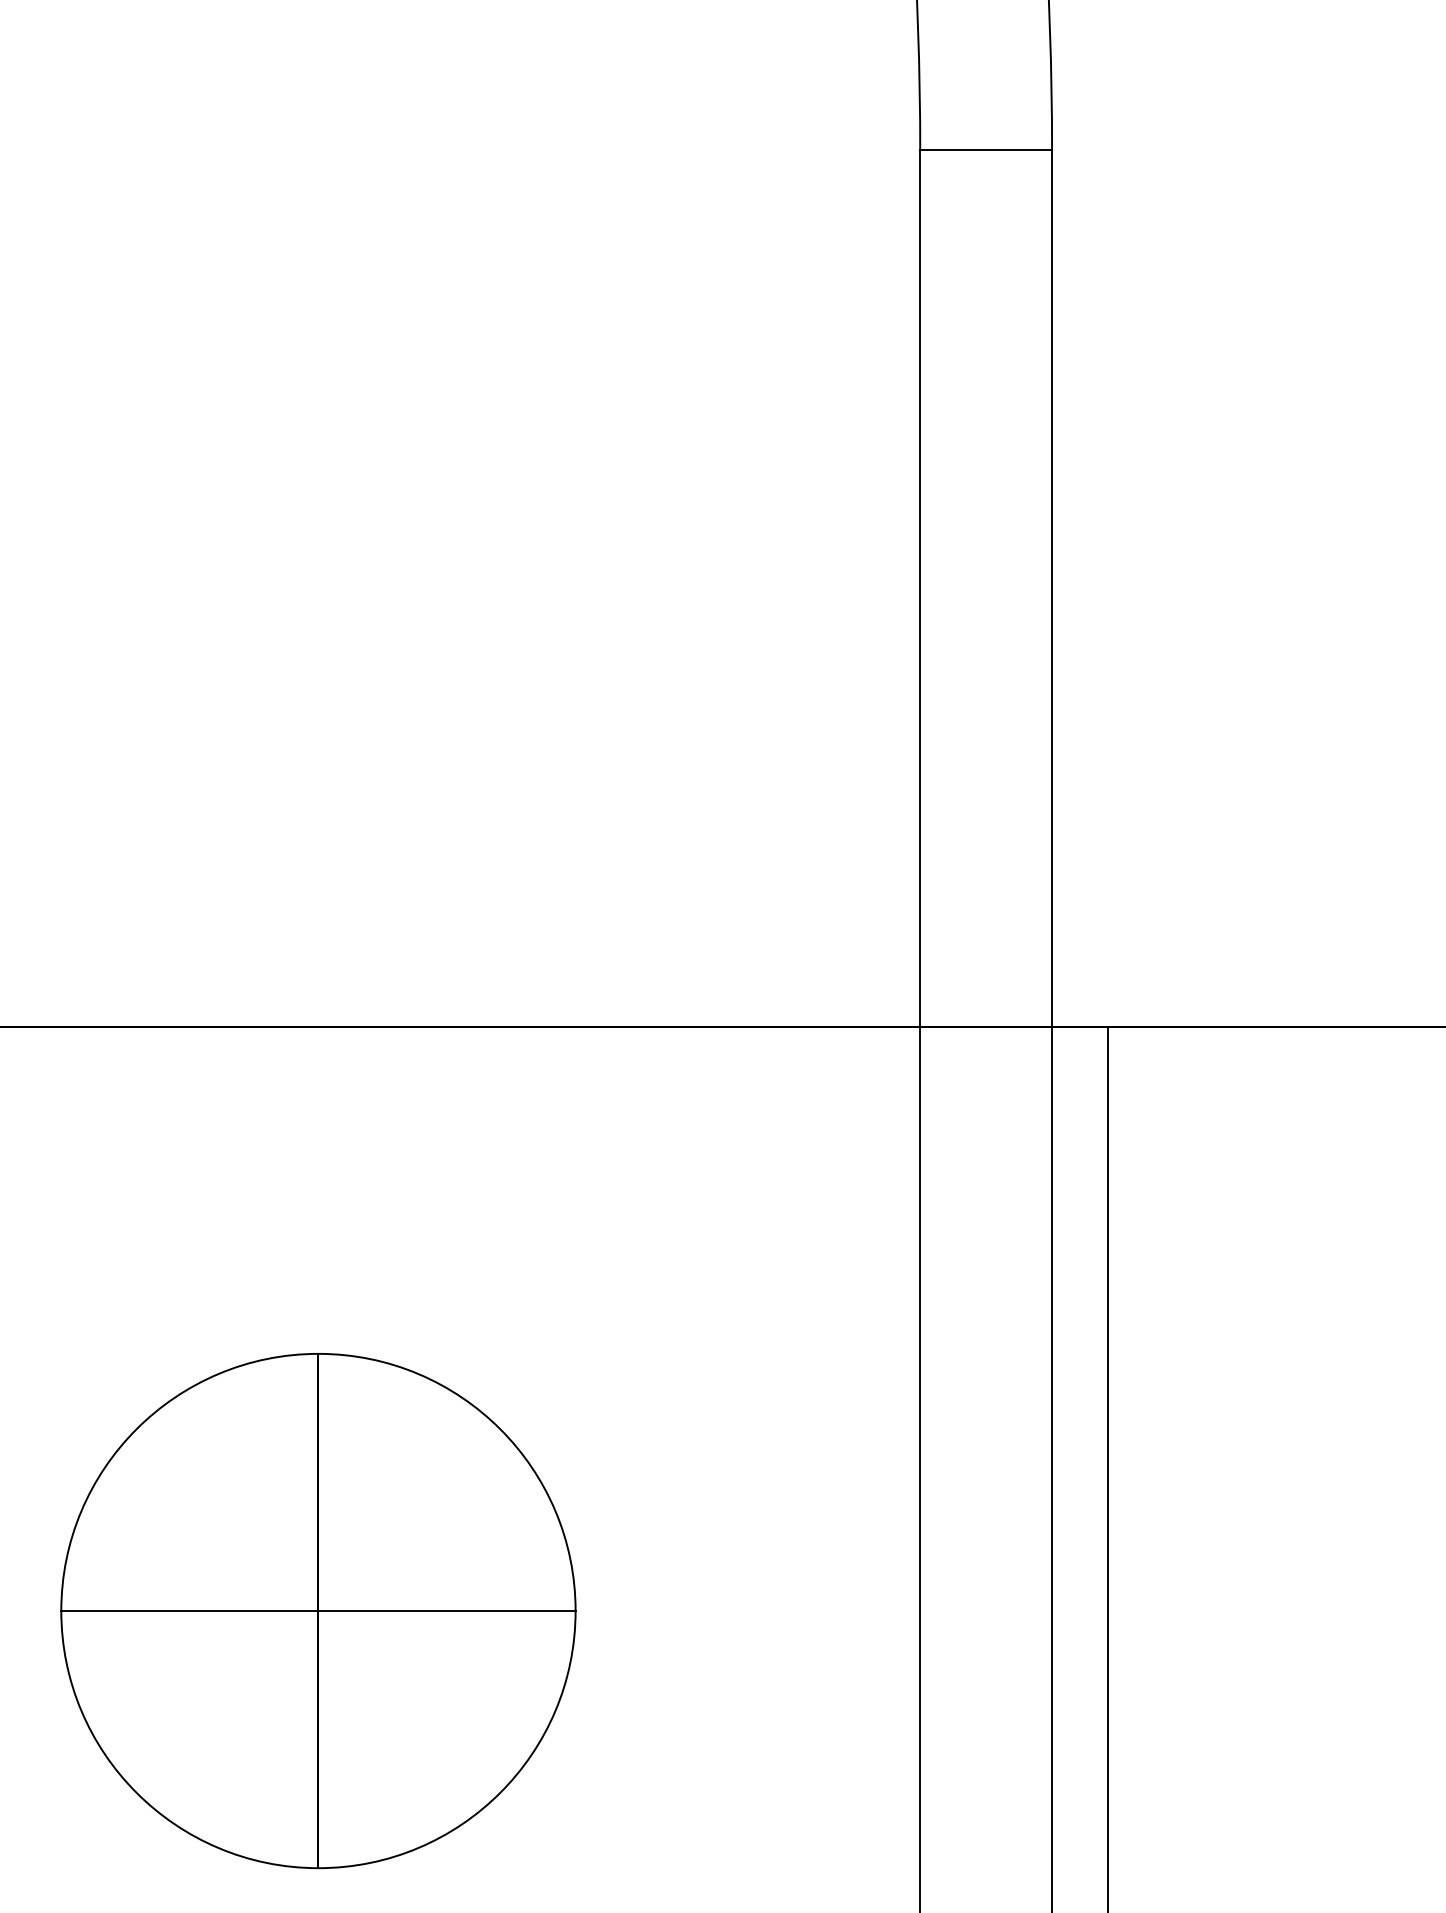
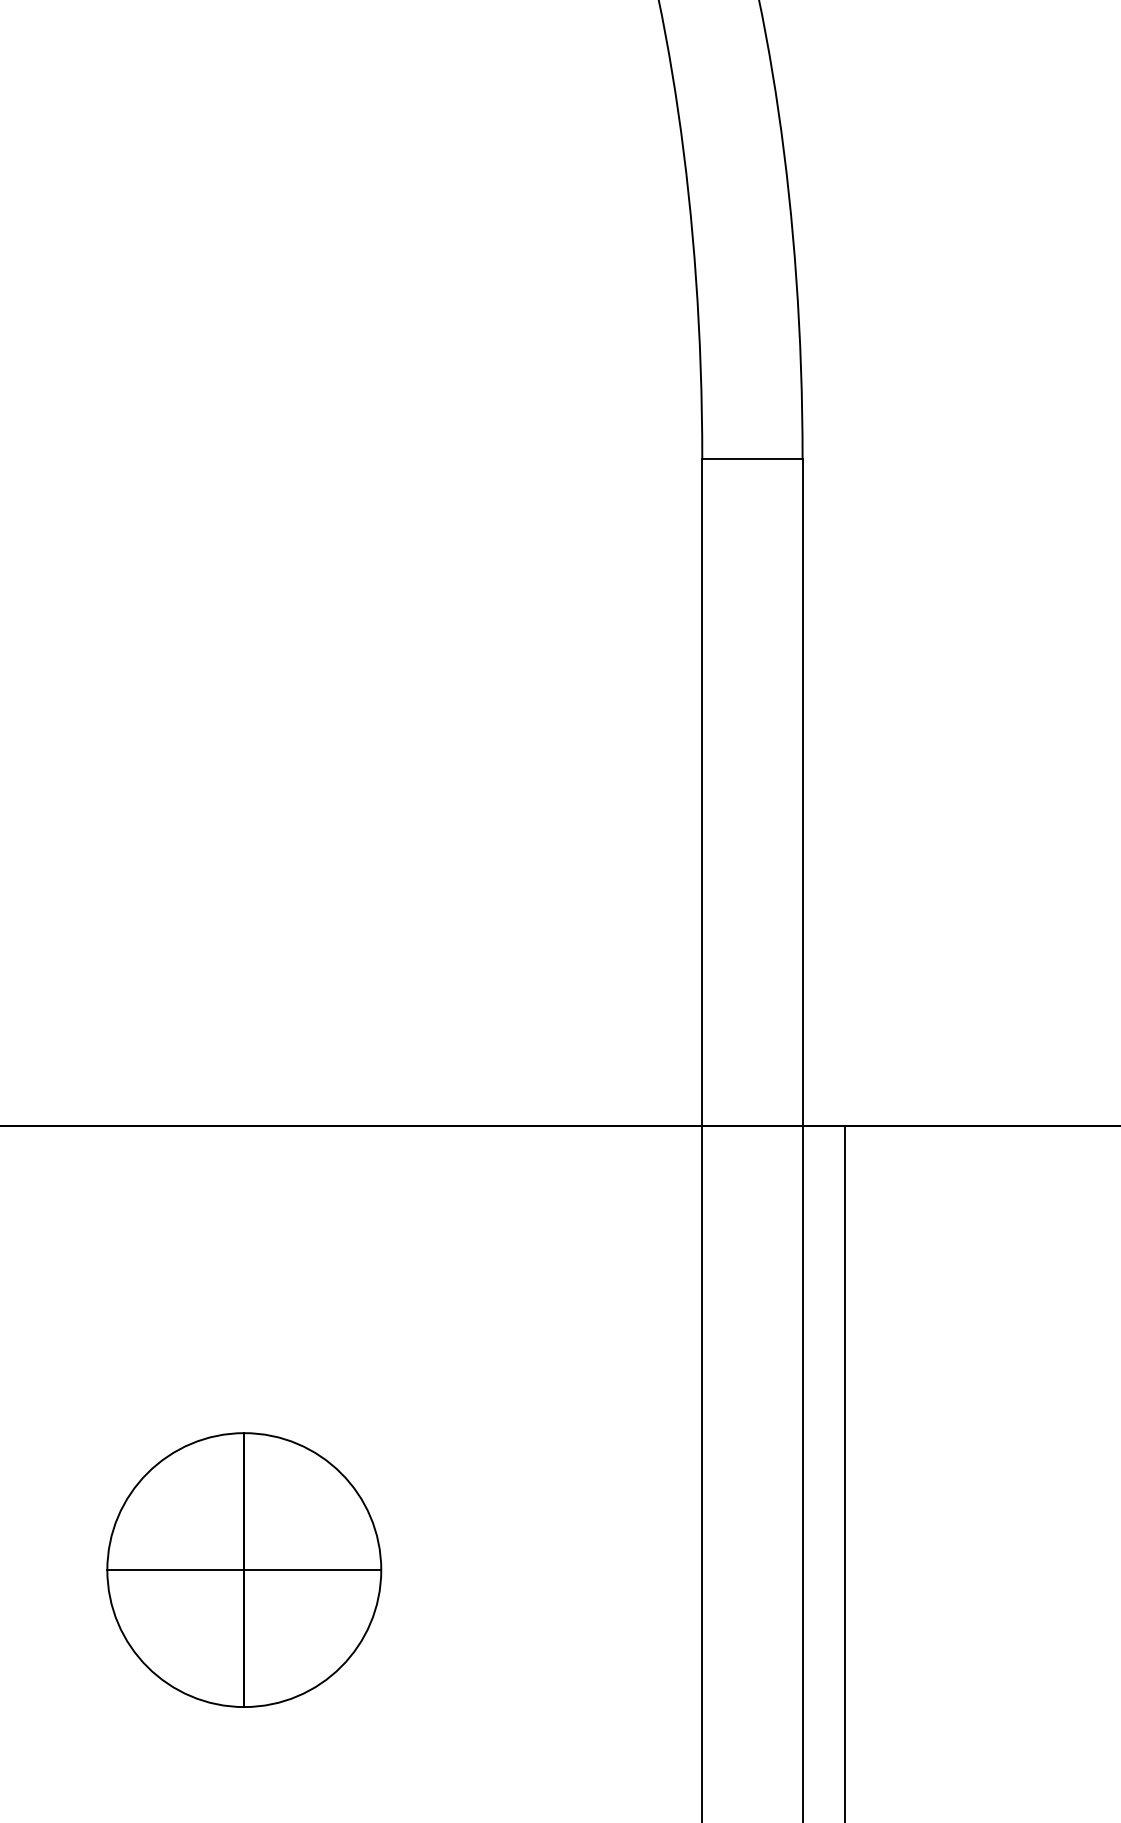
part: (317, 1610) -> (243, 1569), size x0.7

